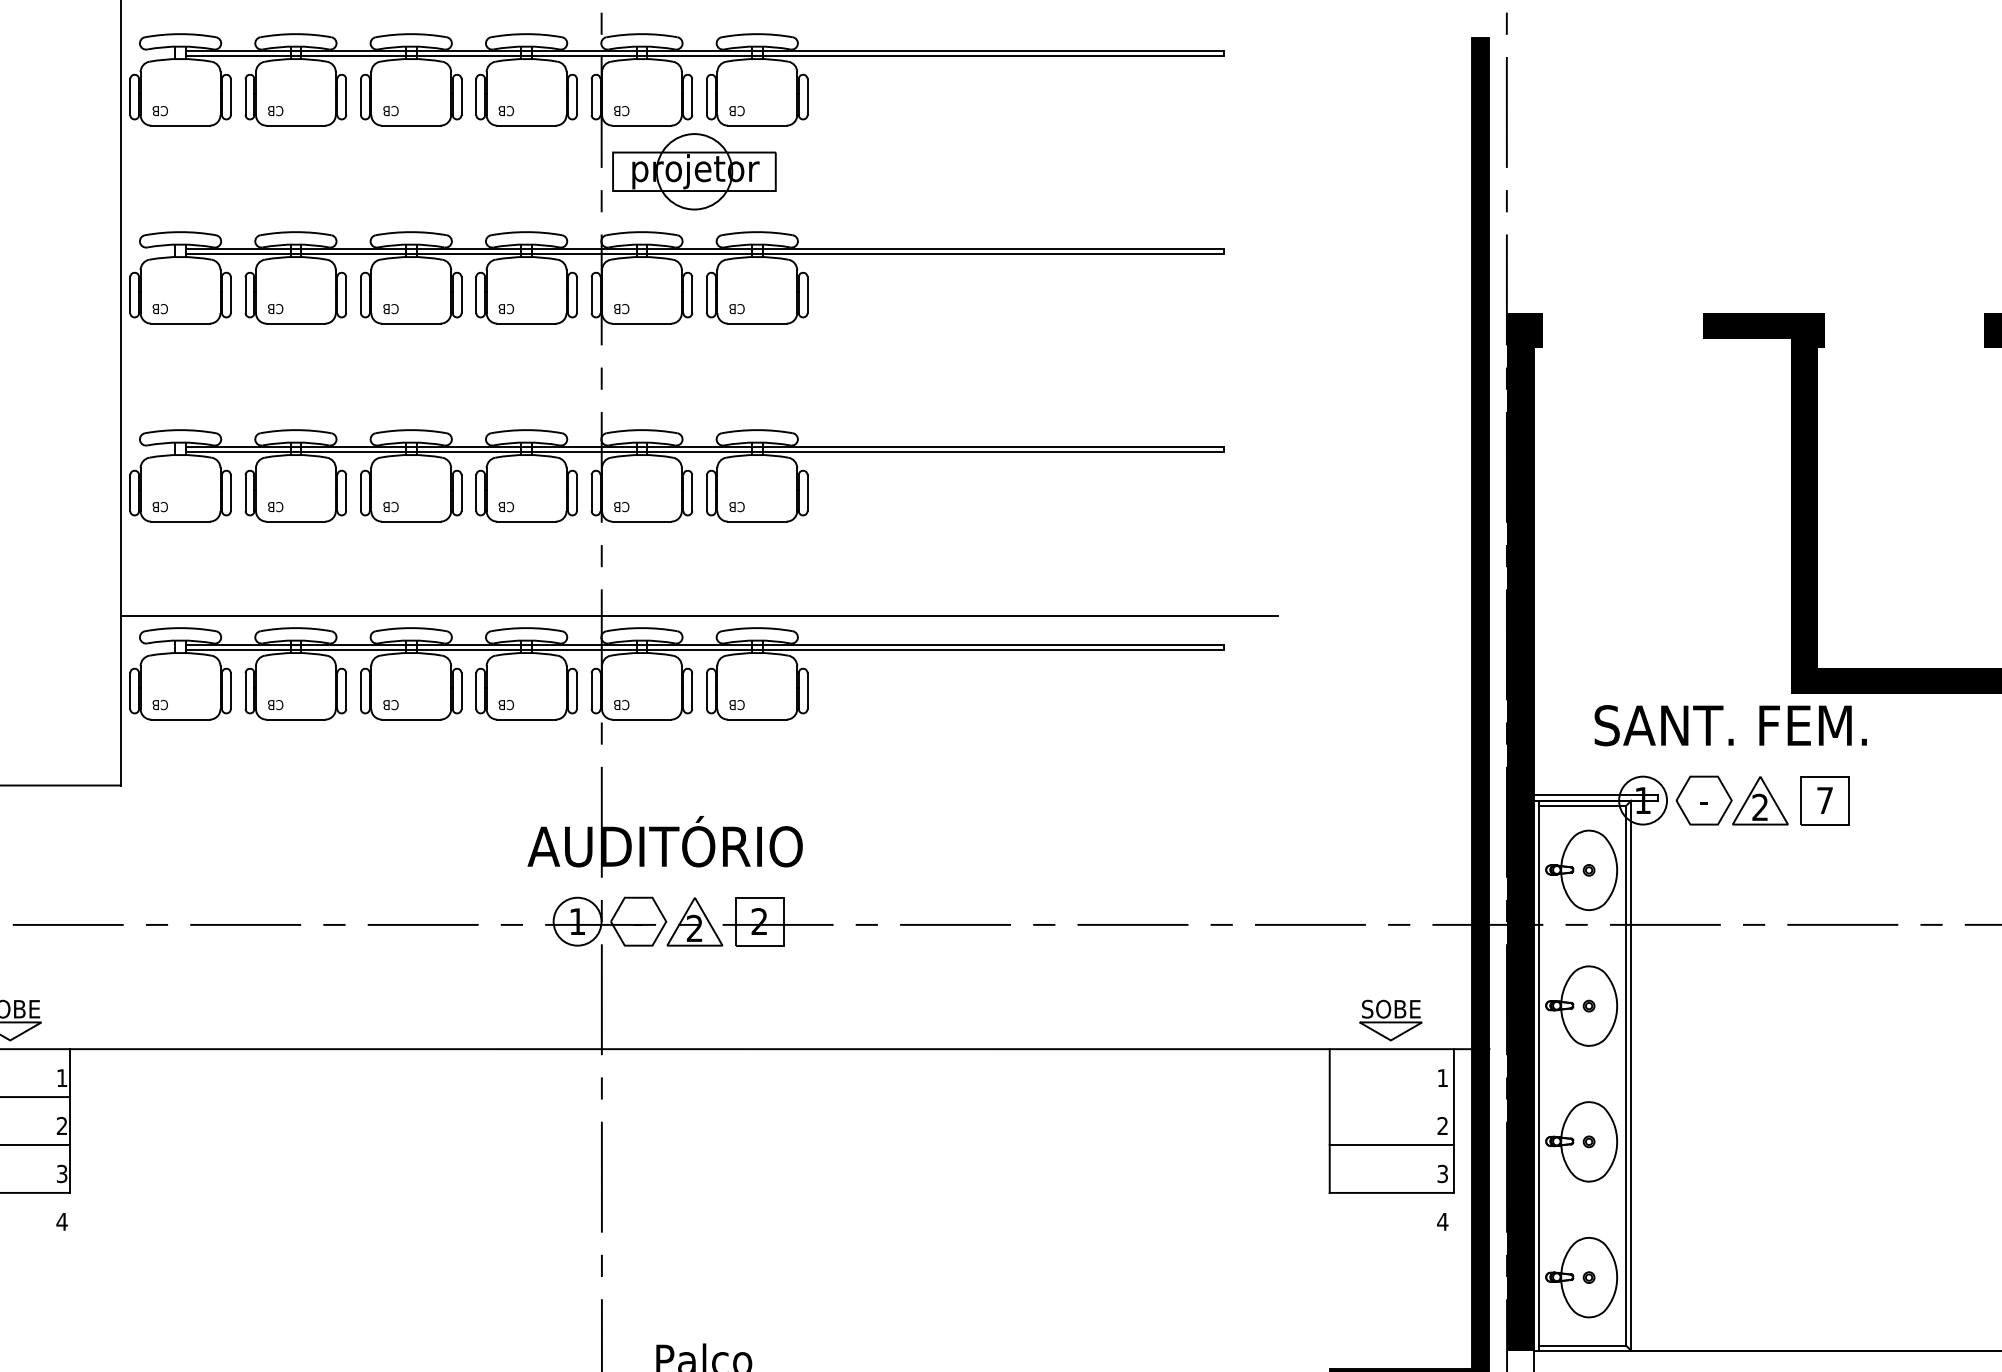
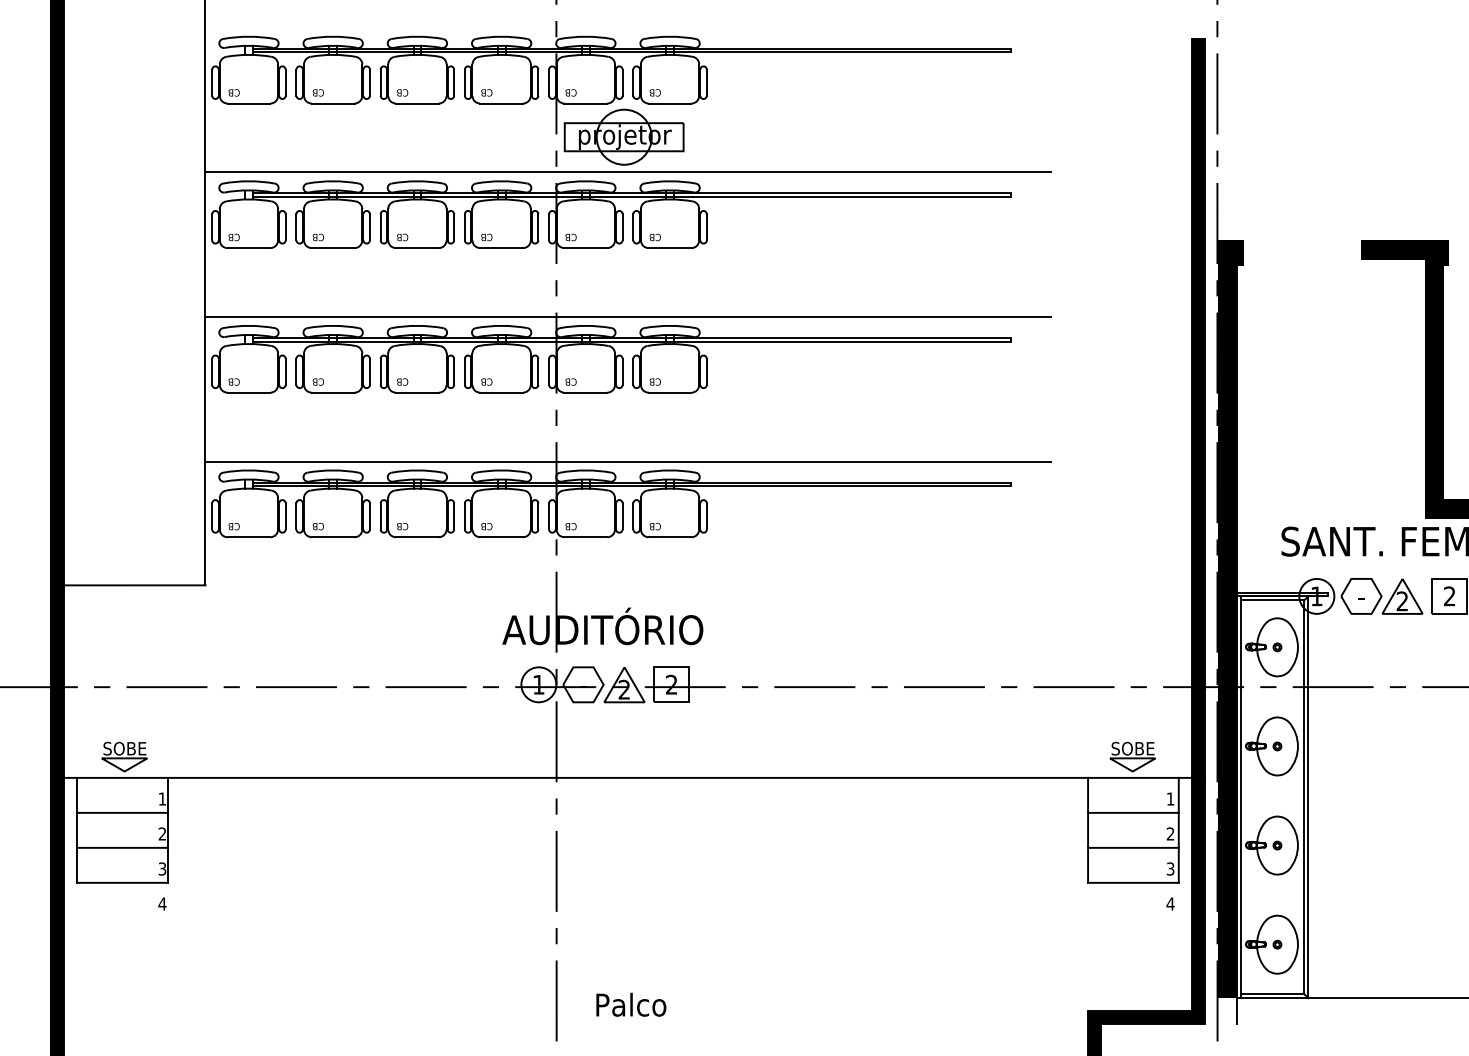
line: (698, 220) -> (627, 172), added
line: (698, 417) -> (627, 316), added
text: (1824, 800) -> (1449, 596), 7 -> 2
line: (1391, 1096) -> (1133, 812), added

